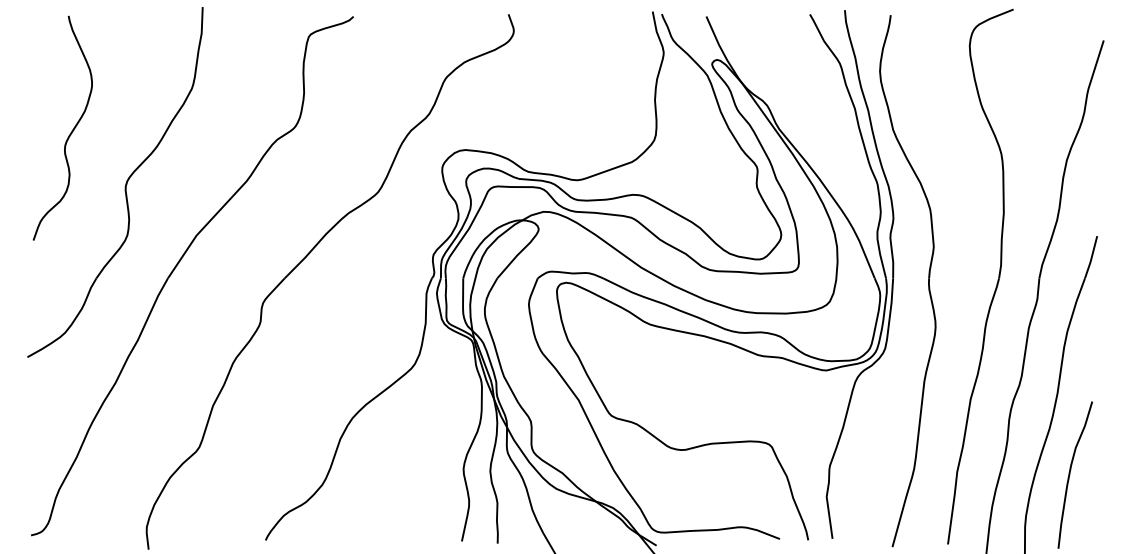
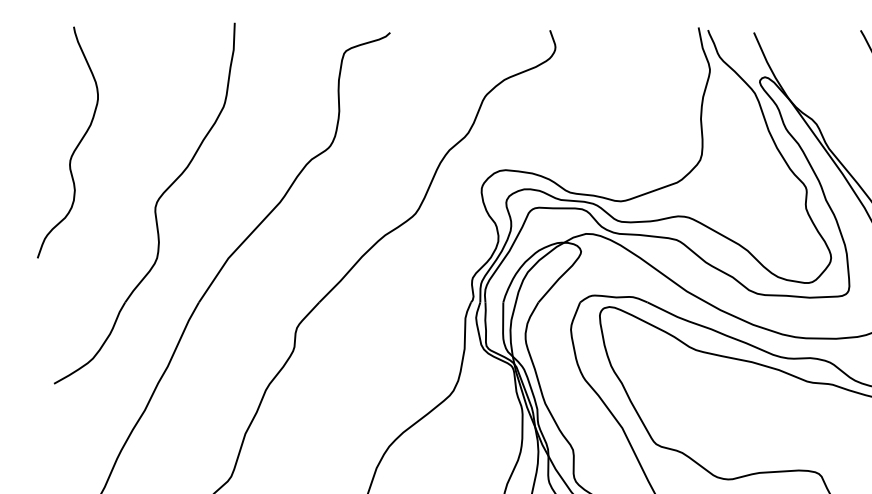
curve: (70, 132) -> (75, 146), moved

